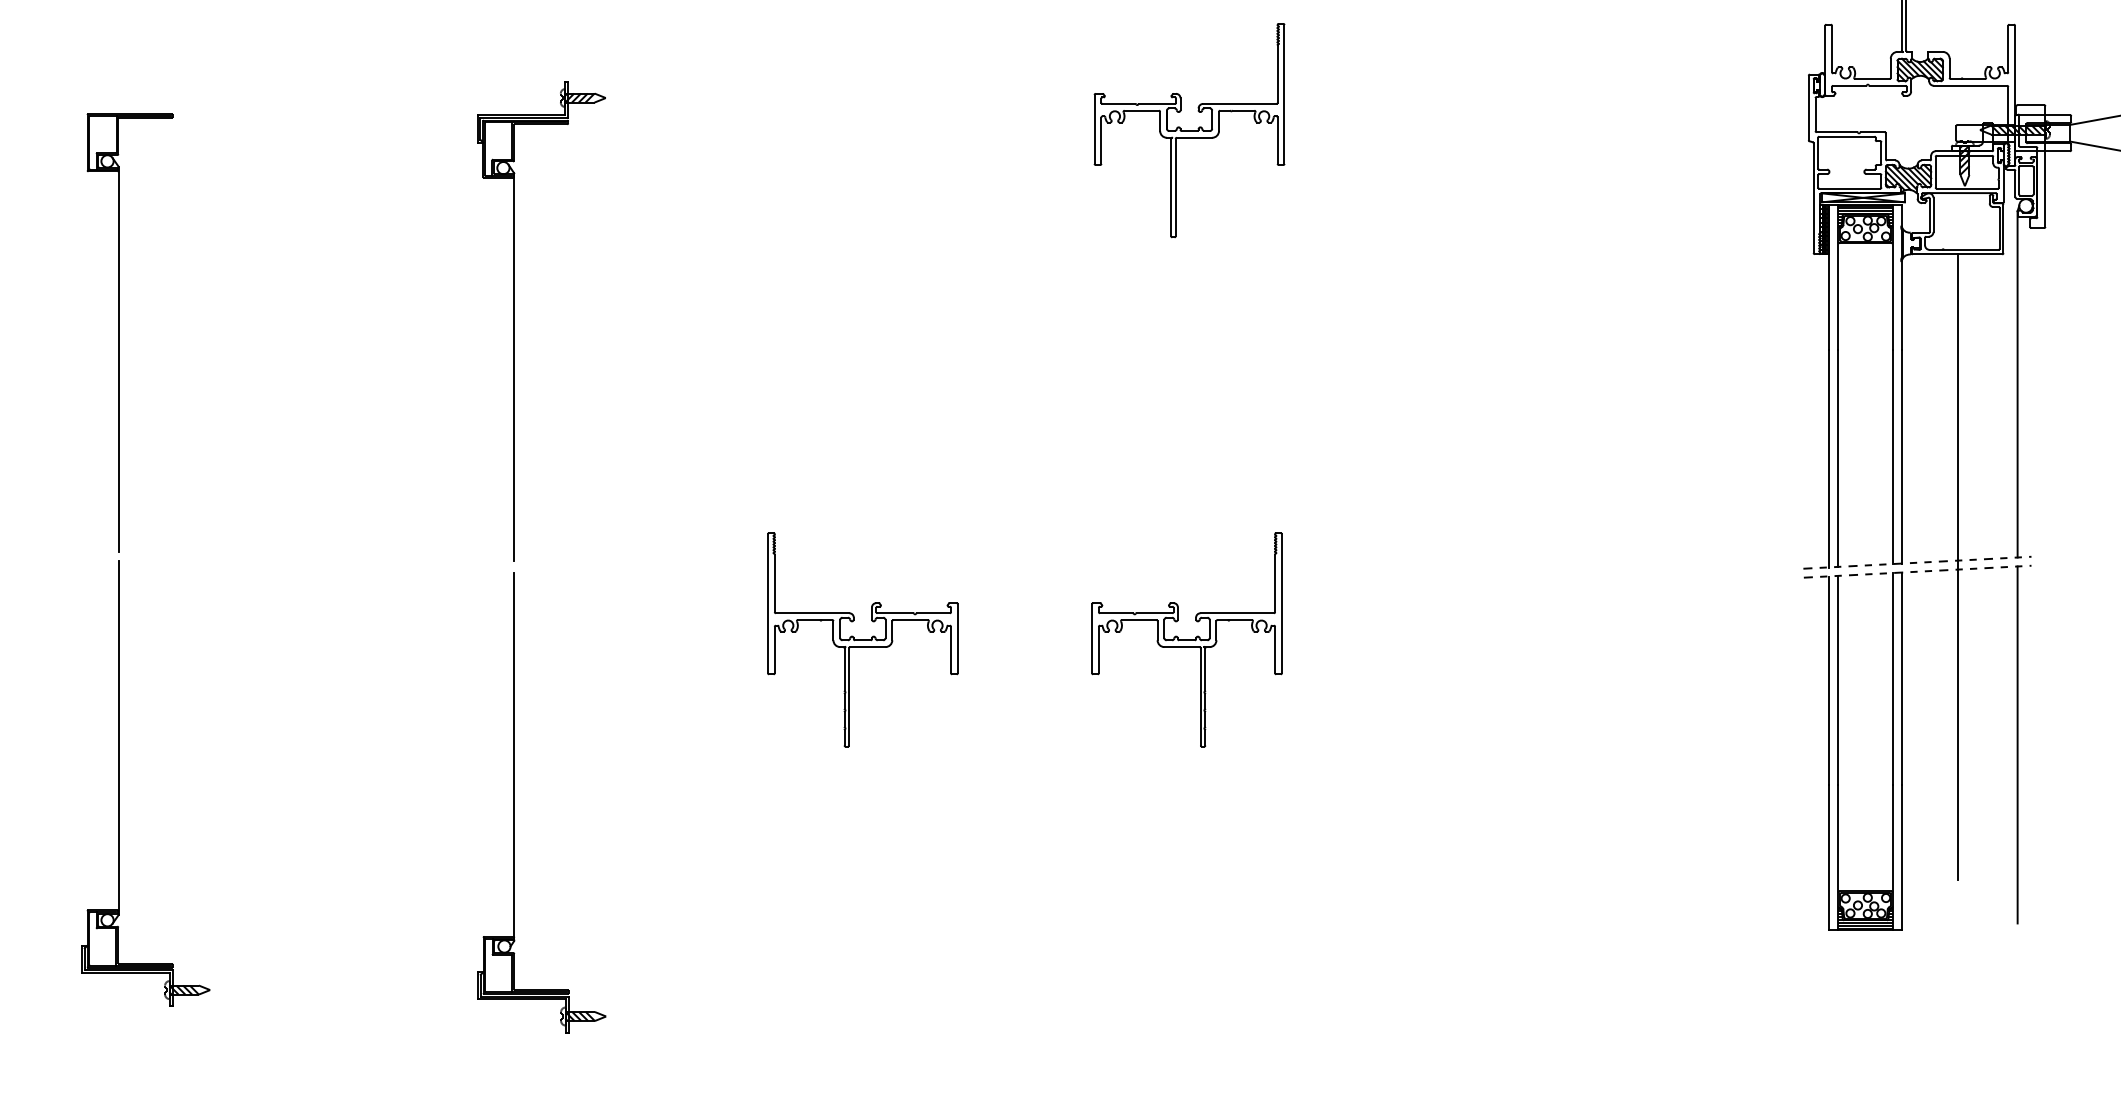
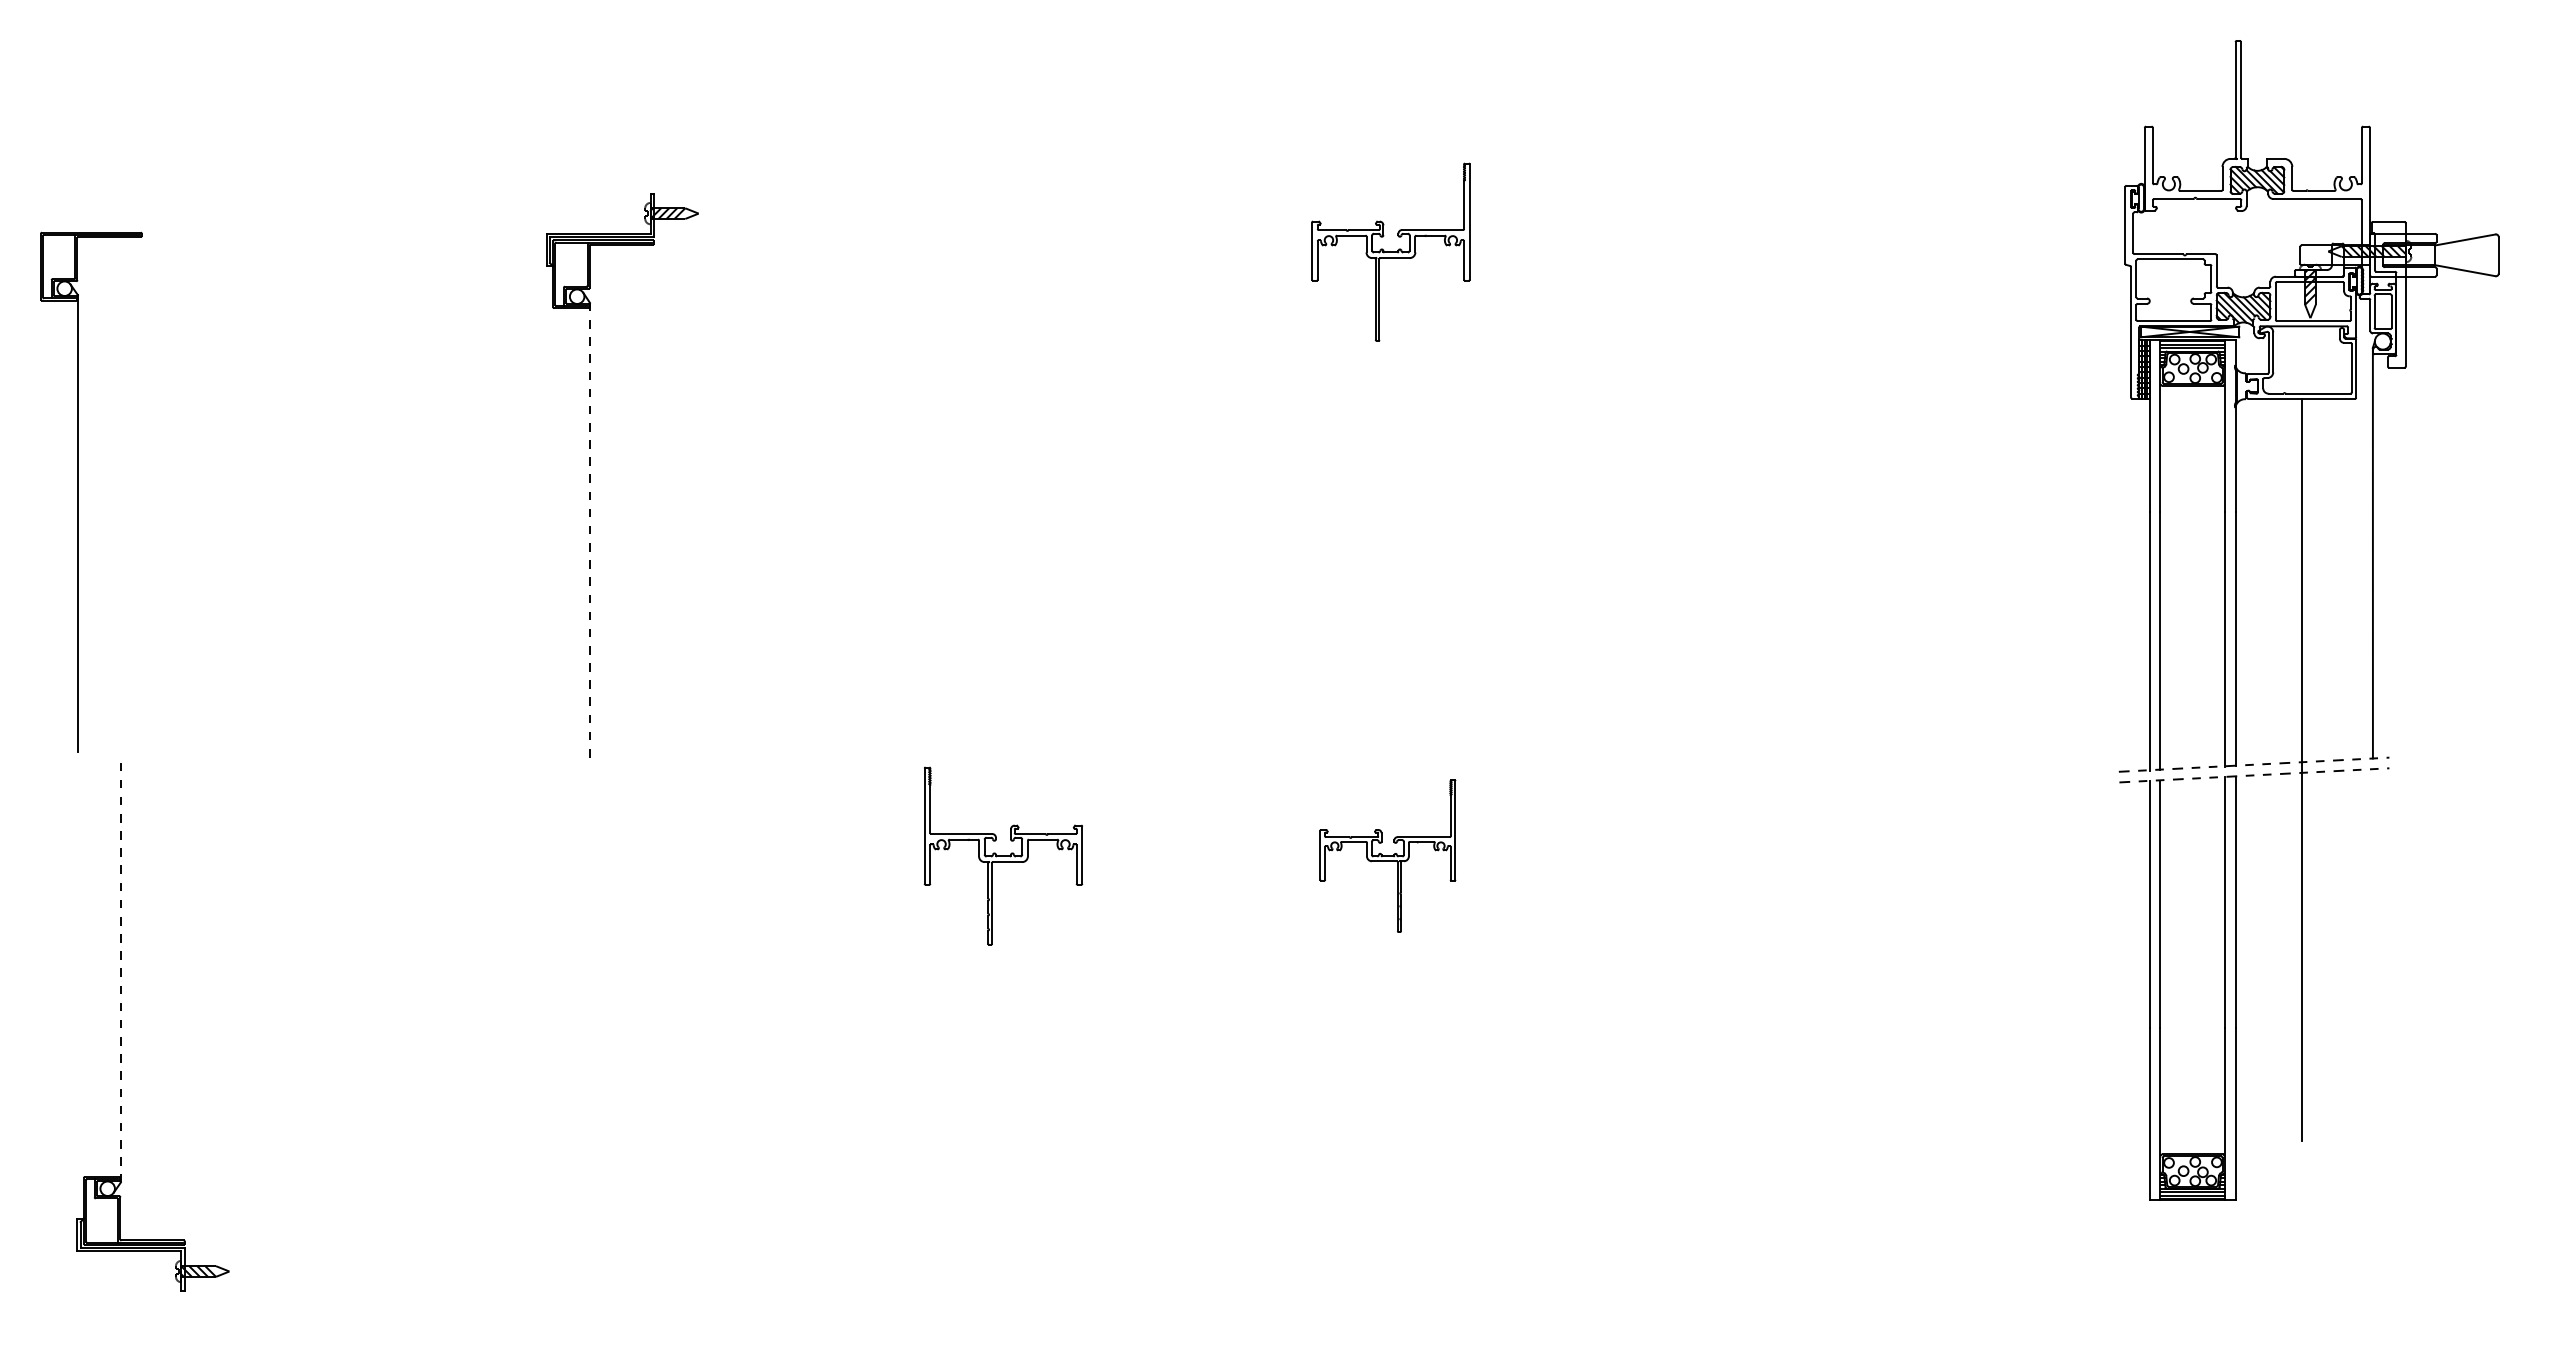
part: (1189, 130) -> (1390, 251), size x0.7
part: (119, 332) -> (78, 491), moved
line: (513, 366) -> (589, 532), solid -> dashed
part: (862, 639) -> (1003, 855), size x0.7
part: (1186, 639) -> (1387, 855), size x0.6
line: (118, 737) -> (120, 972), solid -> dashed
line: (2017, 744) -> (2372, 980), removed
part: (514, 802) -> (590, 1048), removed

